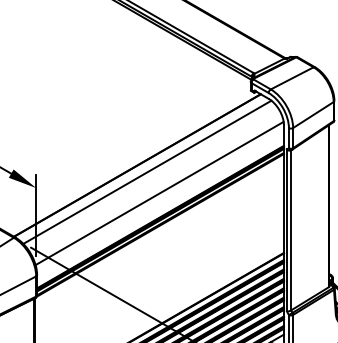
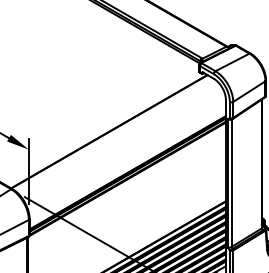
line: (146, 172) -> (116, 137), removed
line: (158, 192) -> (126, 153), removed

